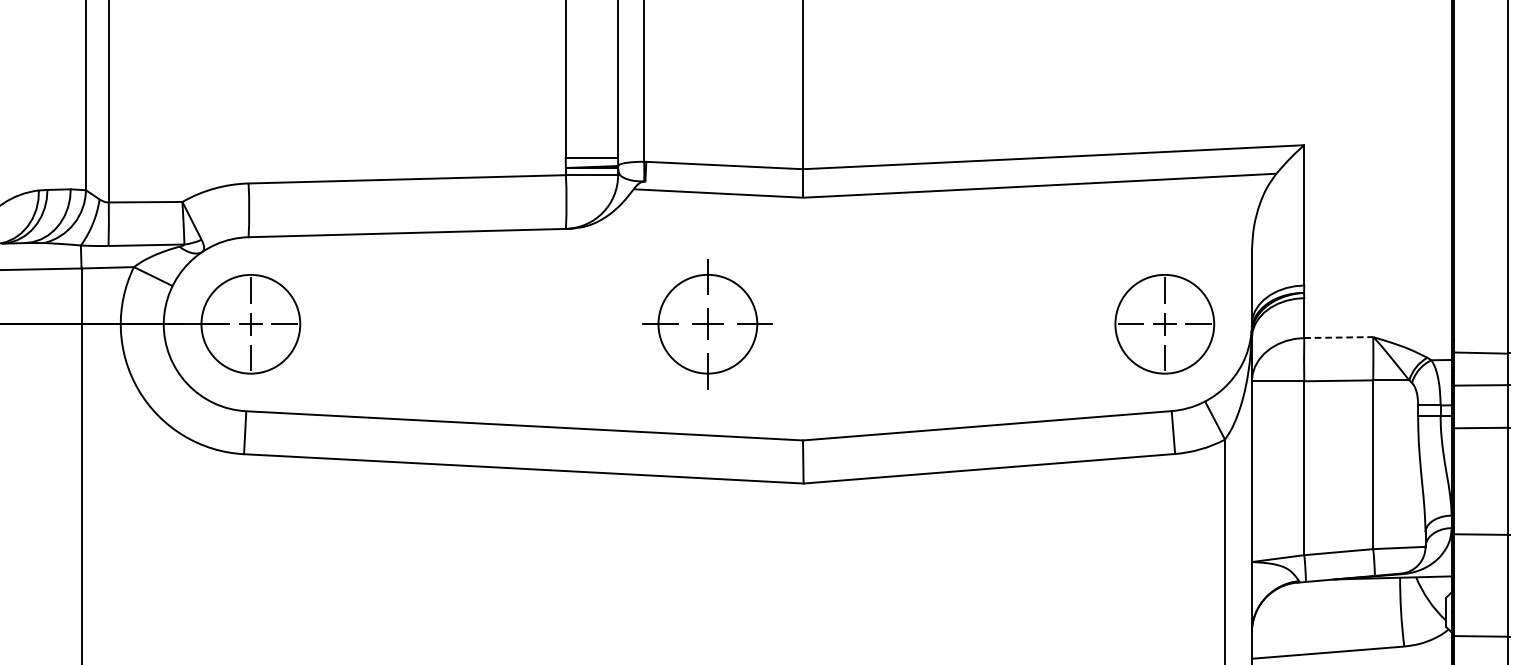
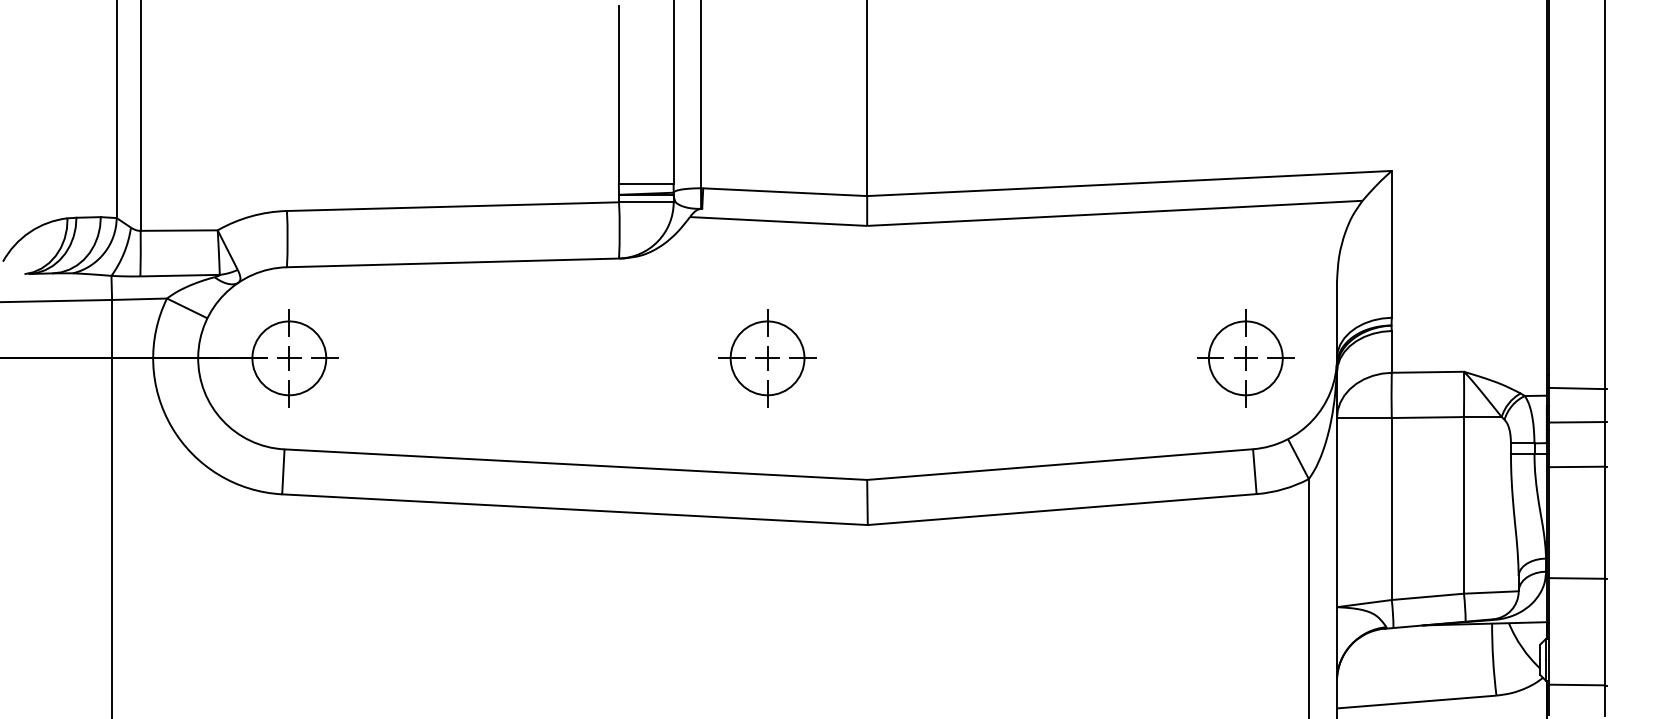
circle: (251, 324) -> (289, 358), size x0.71
part: (707, 324) -> (767, 358), size x0.71
circle: (1164, 324) -> (1245, 358), size x0.71
line: (1339, 337) -> (1428, 372), dashed -> solid

